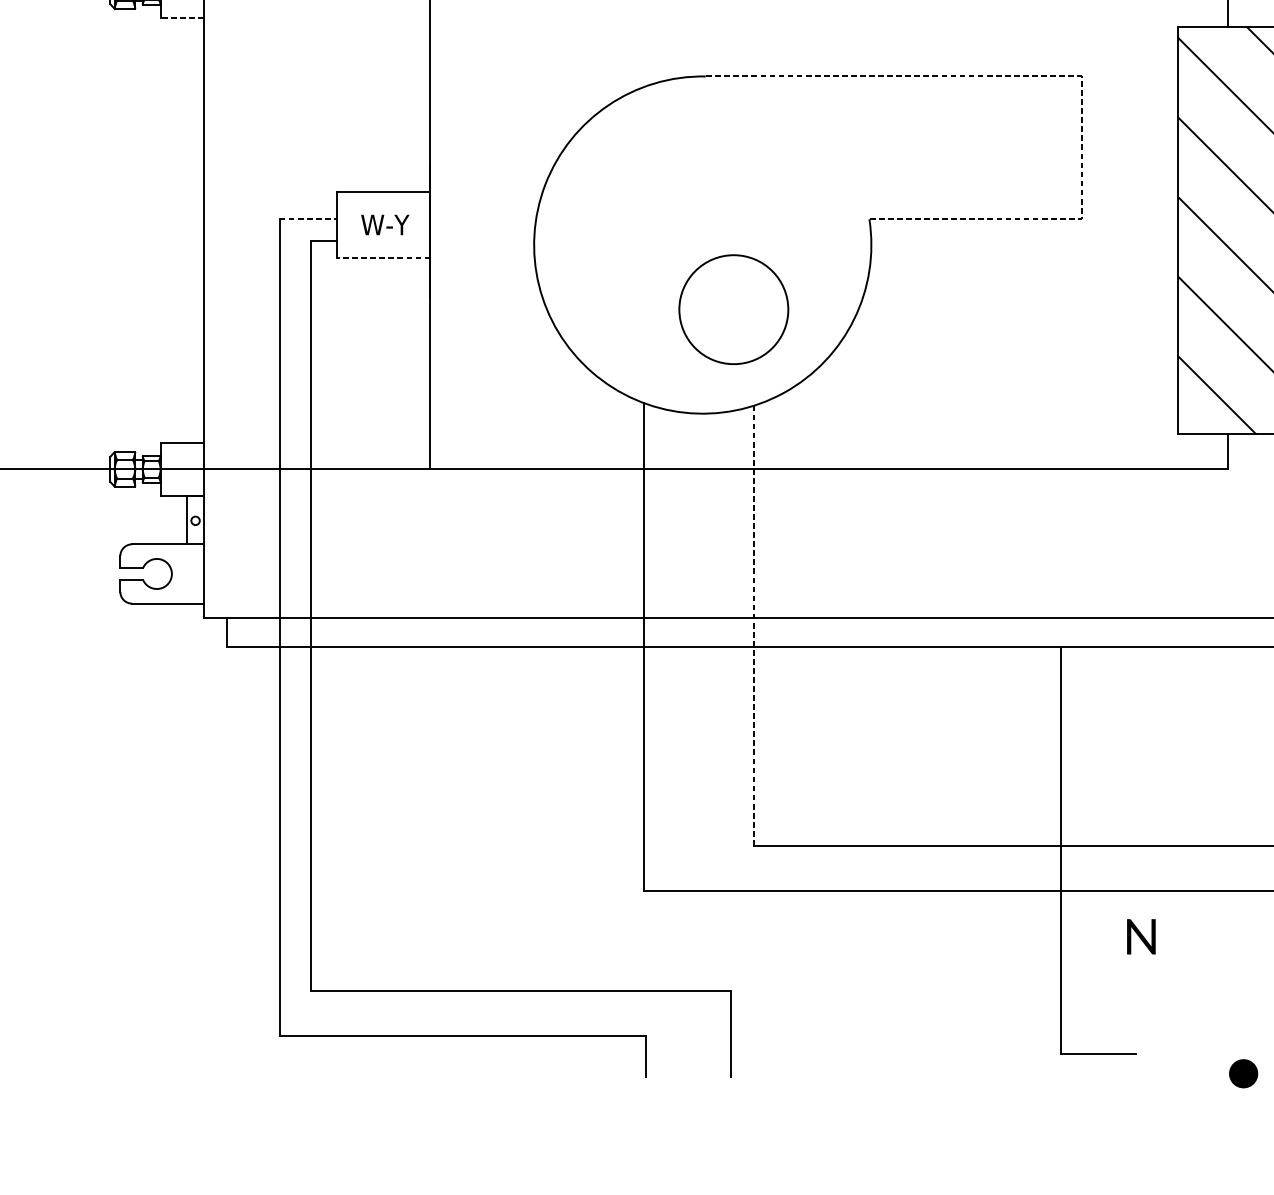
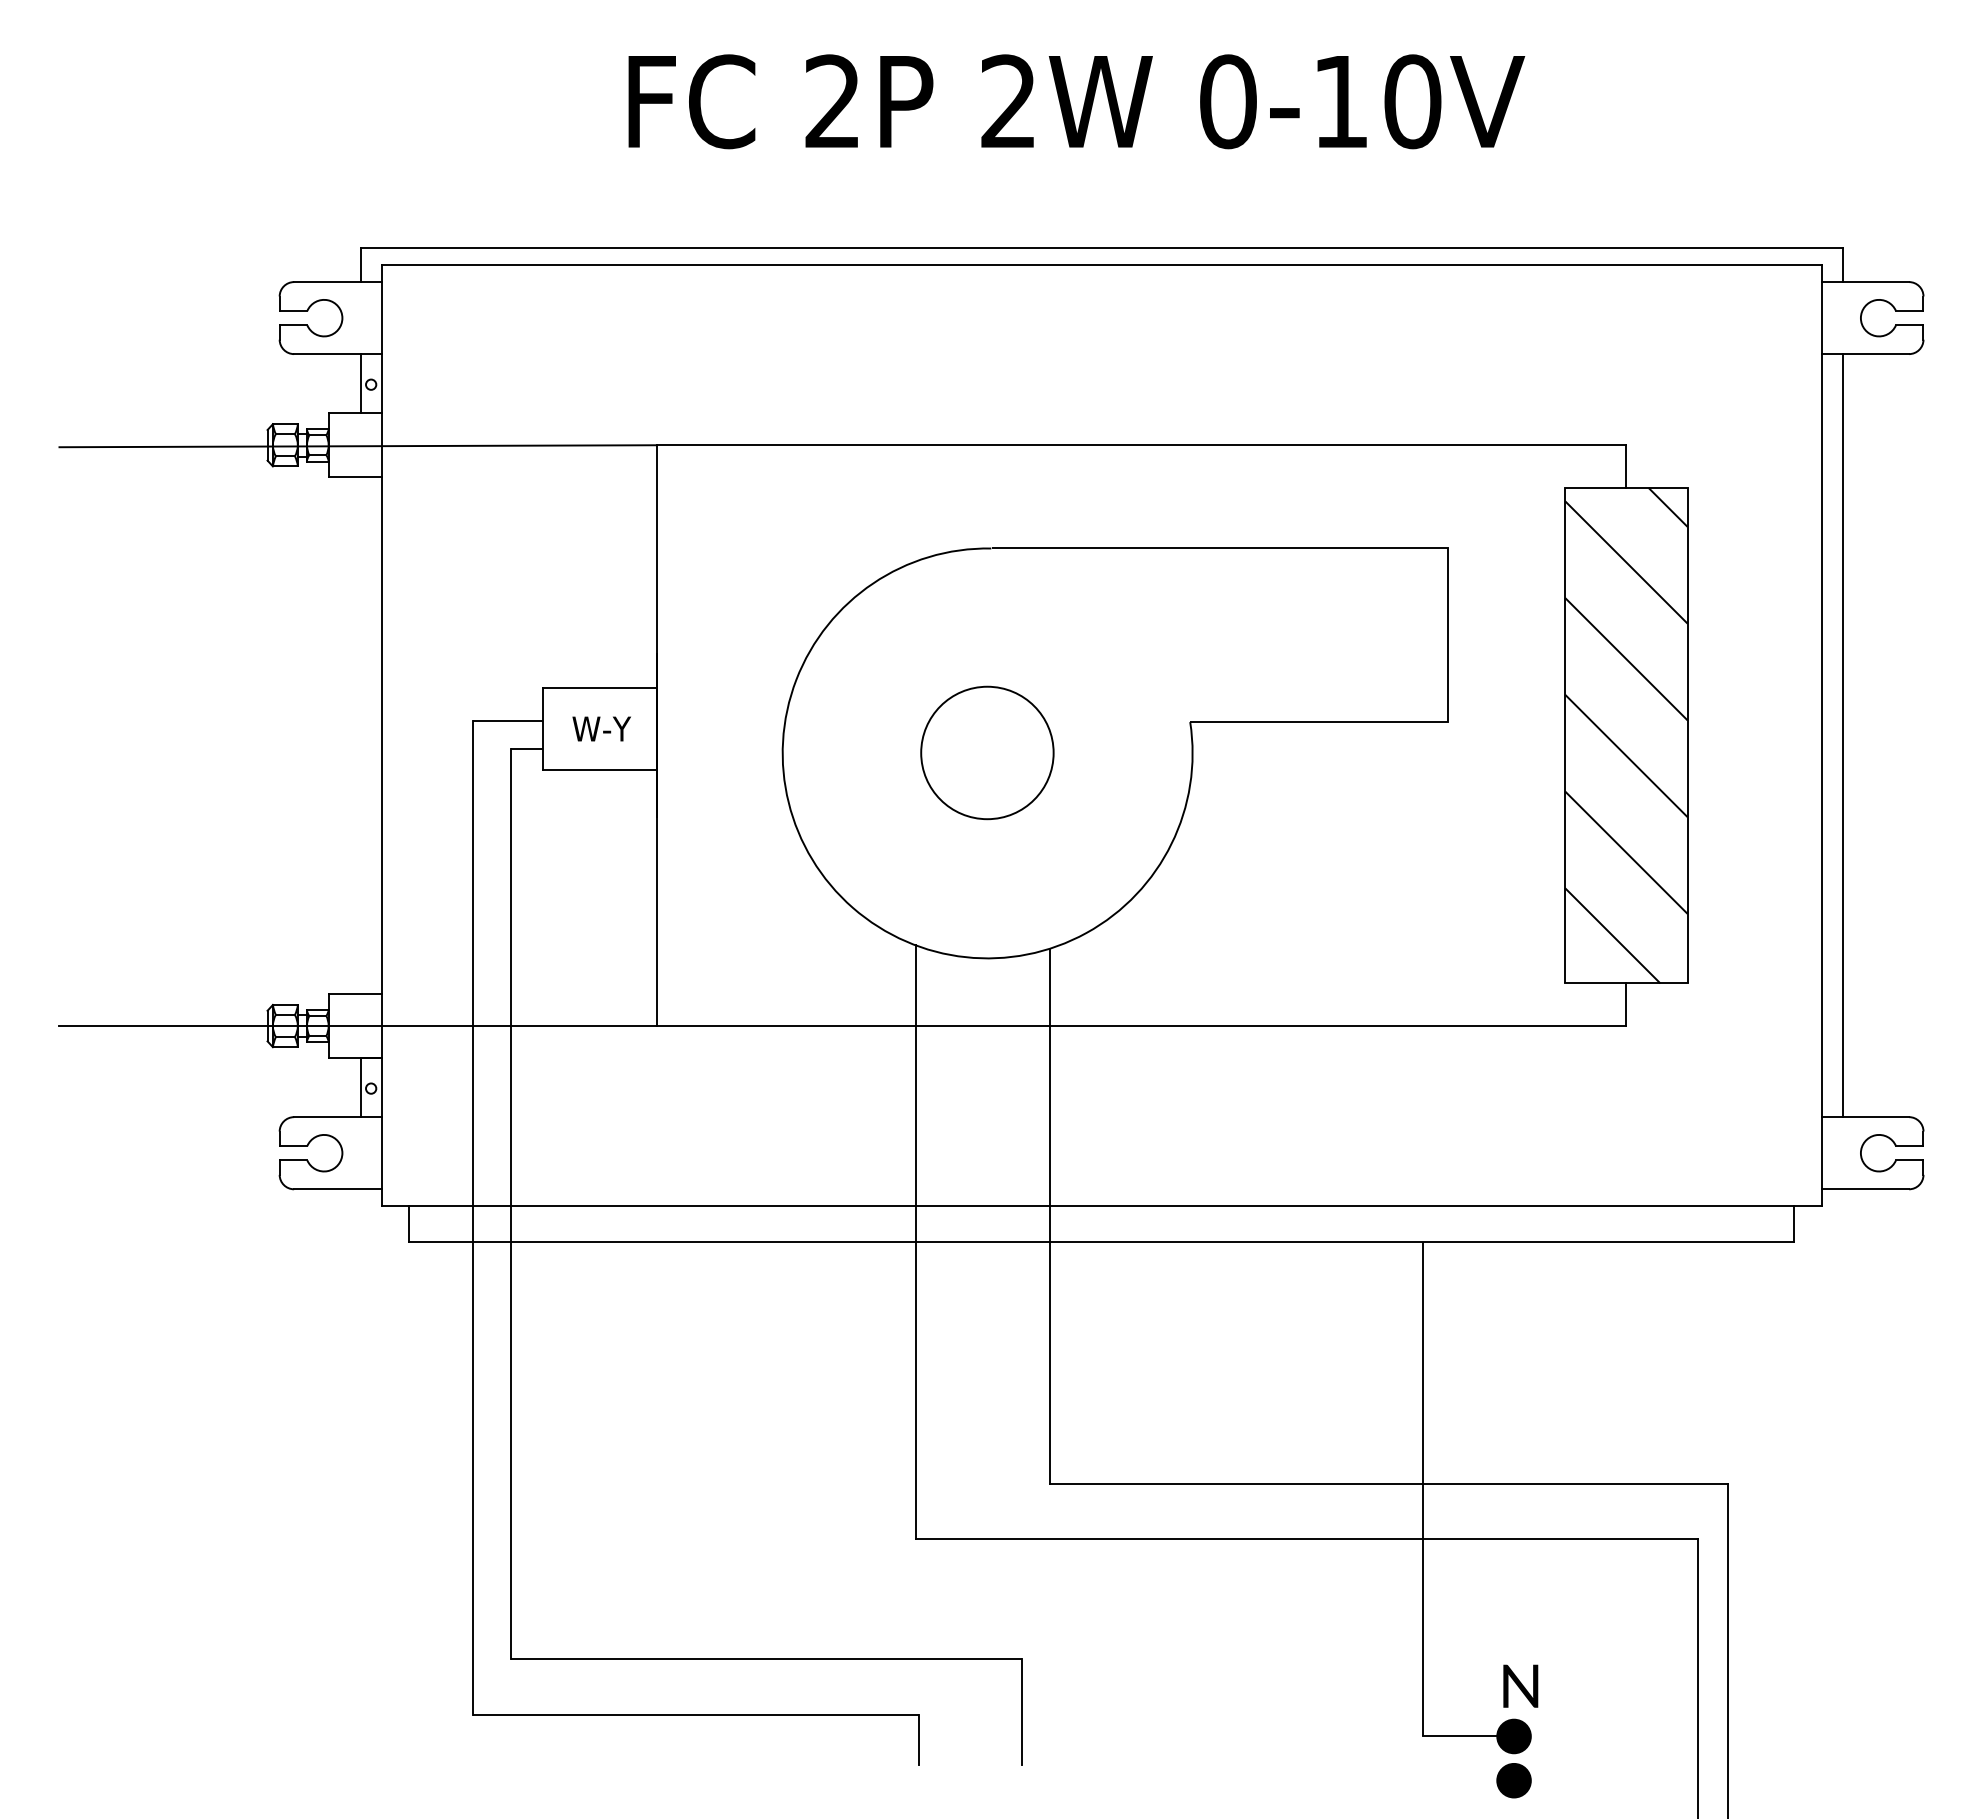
line: (181, 18) -> (354, 477), dashed -> solid
line: (1072, 76) -> (1437, 548), dashed -> solid
line: (308, 218) -> (508, 721), dashed -> solid
line: (383, 258) -> (599, 769), dashed -> solid
circle: (733, 309) -> (987, 752), moved
line: (753, 625) -> (1049, 1215), dashed -> solid
text: (1141, 936) -> (1520, 1685), moved
fill: (1135, 1053) -> (1513, 1736), added
part: (1243, 1073) -> (1513, 1780), moved

